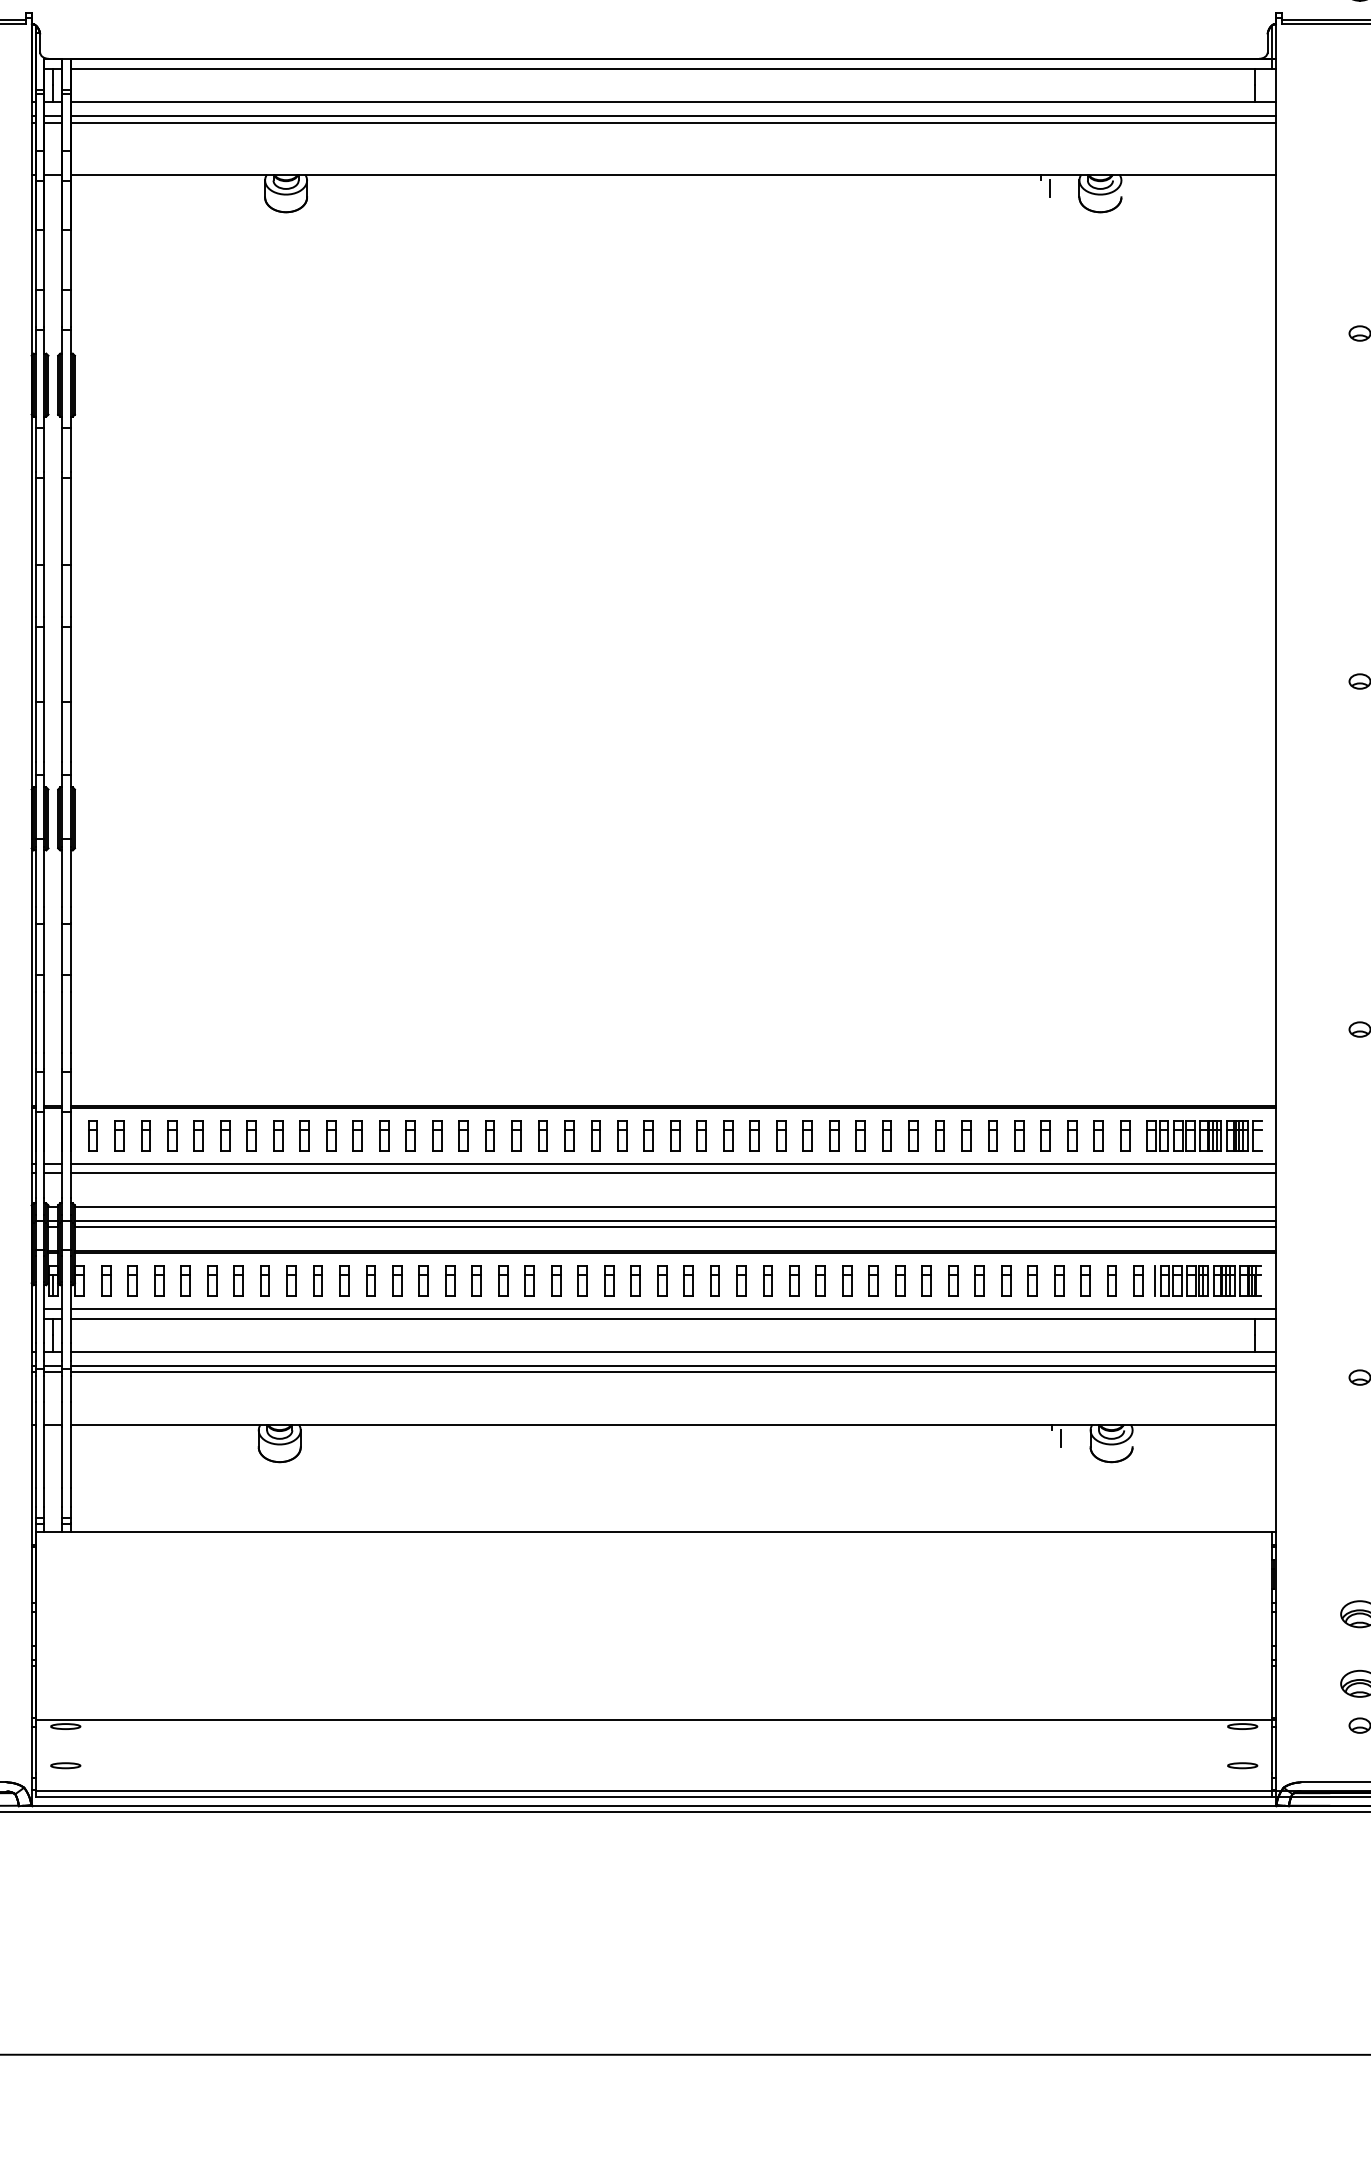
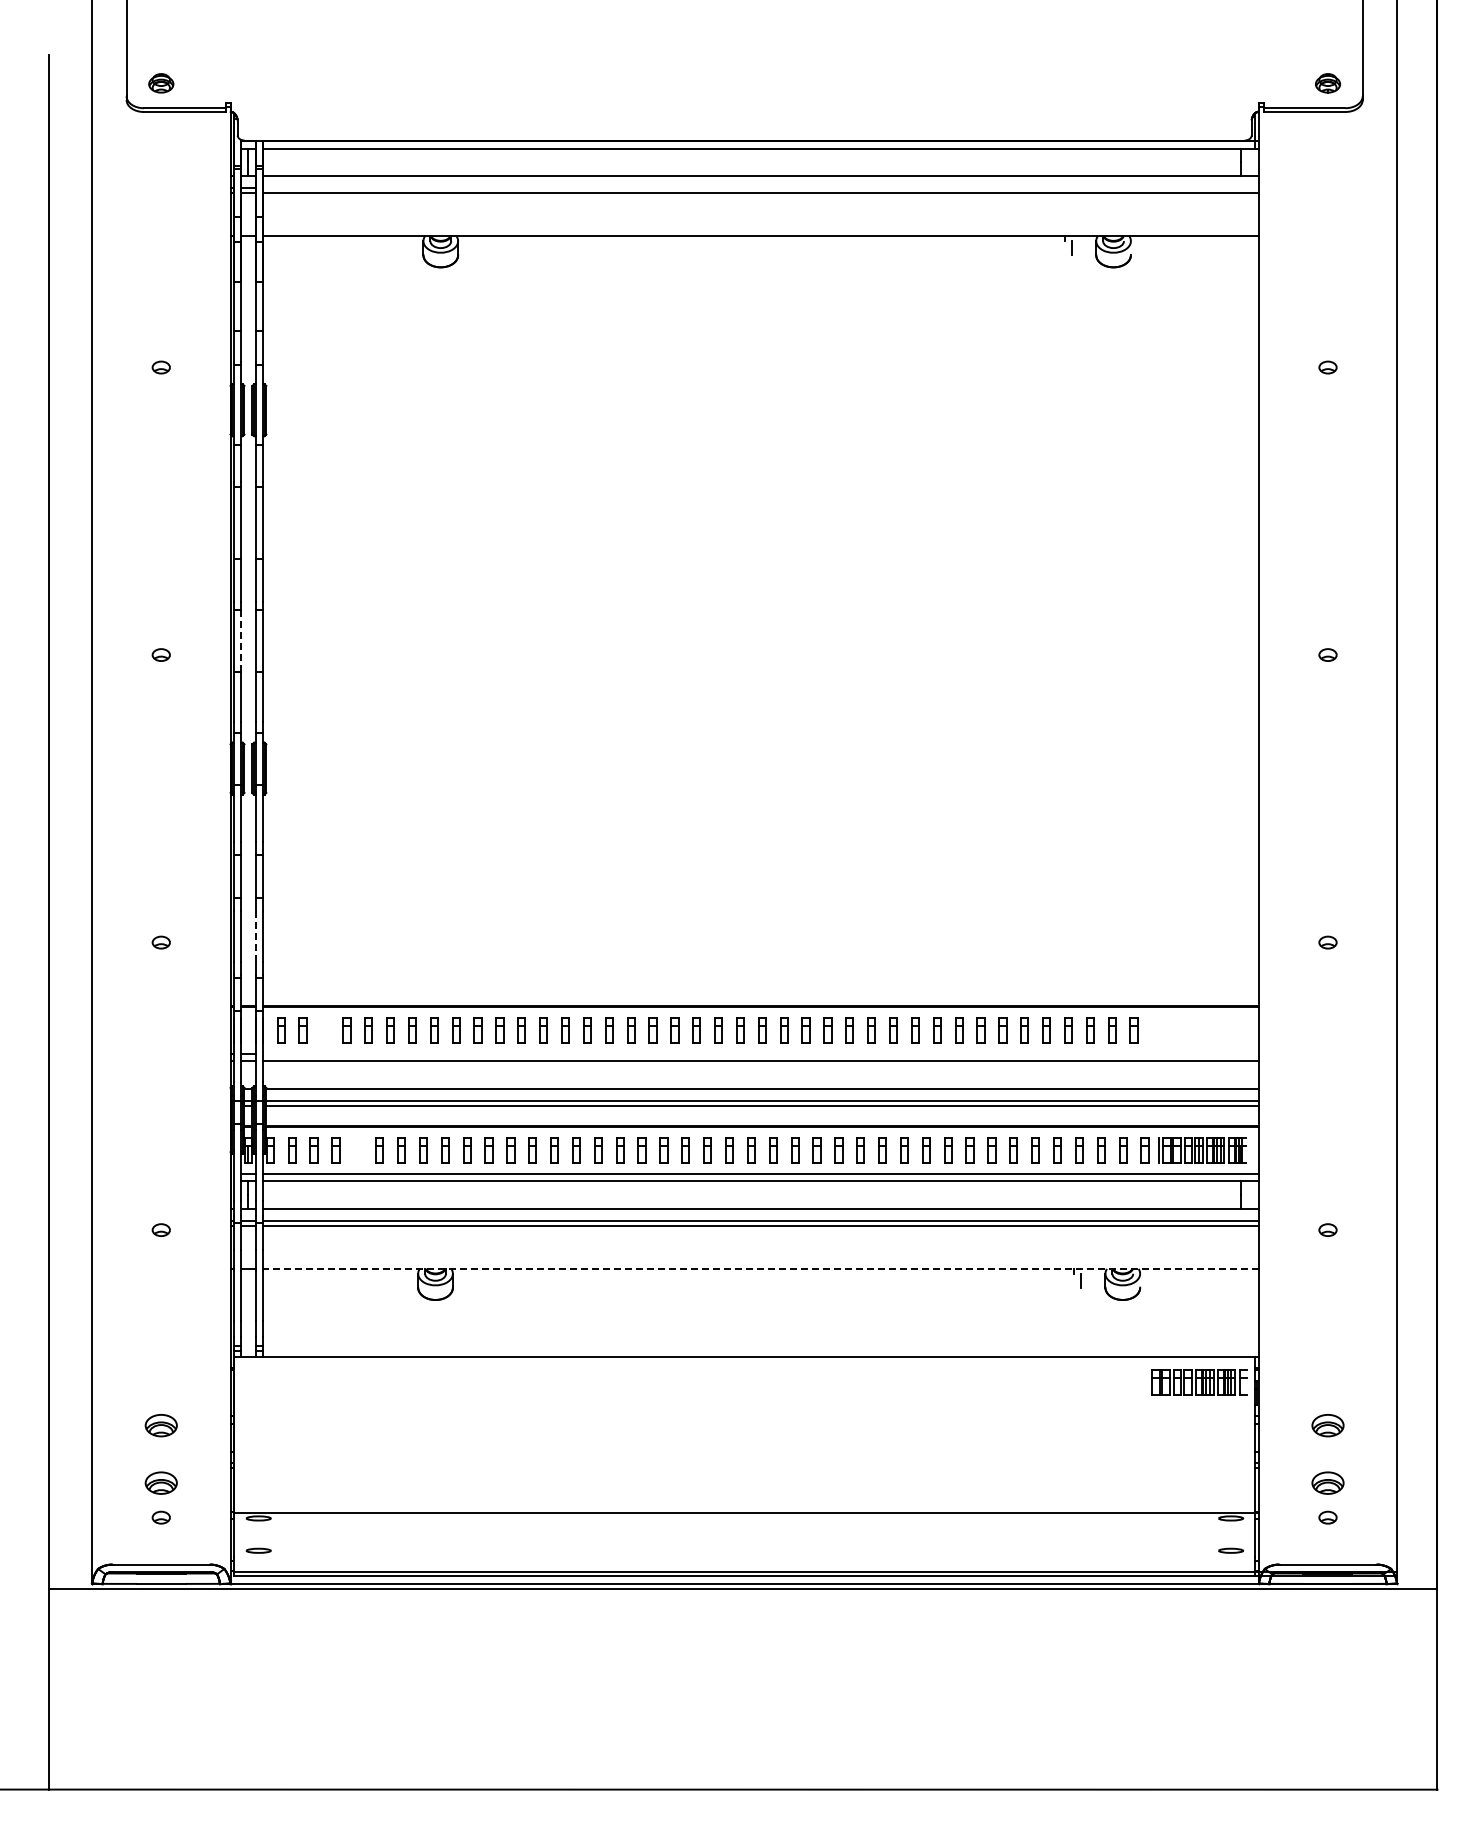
line: (673, 116) -> (760, 188), removed
line: (44, 663) -> (241, 640), solid -> dashed
line: (61, 1023) -> (255, 937), solid -> dashed
part: (145, 1135) -> (324, 1030), removed
part: (1204, 1135) -> (1199, 1382), moved
line: (673, 1163) -> (760, 1053), removed
part: (185, 1281) -> (357, 1150), removed
line: (673, 1424) -> (760, 1268), solid -> dashed

